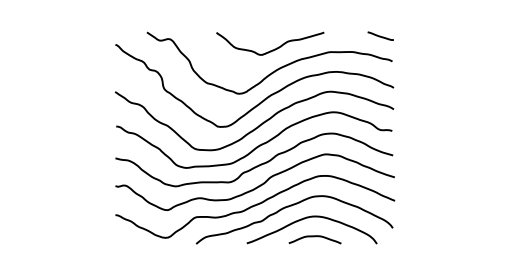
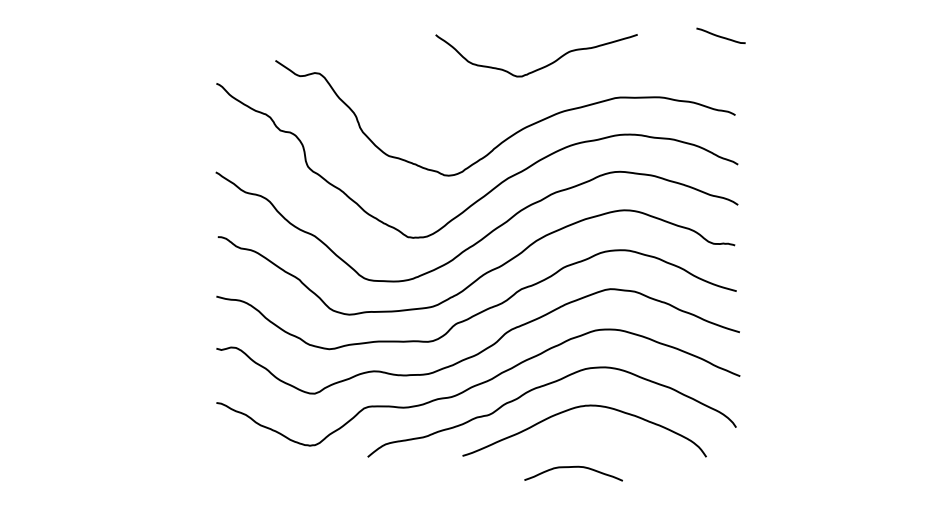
line: (380, 35) -> (720, 34), moved
curve: (272, 49) -> (540, 66), moved
curve: (314, 237) -> (572, 469), moved

